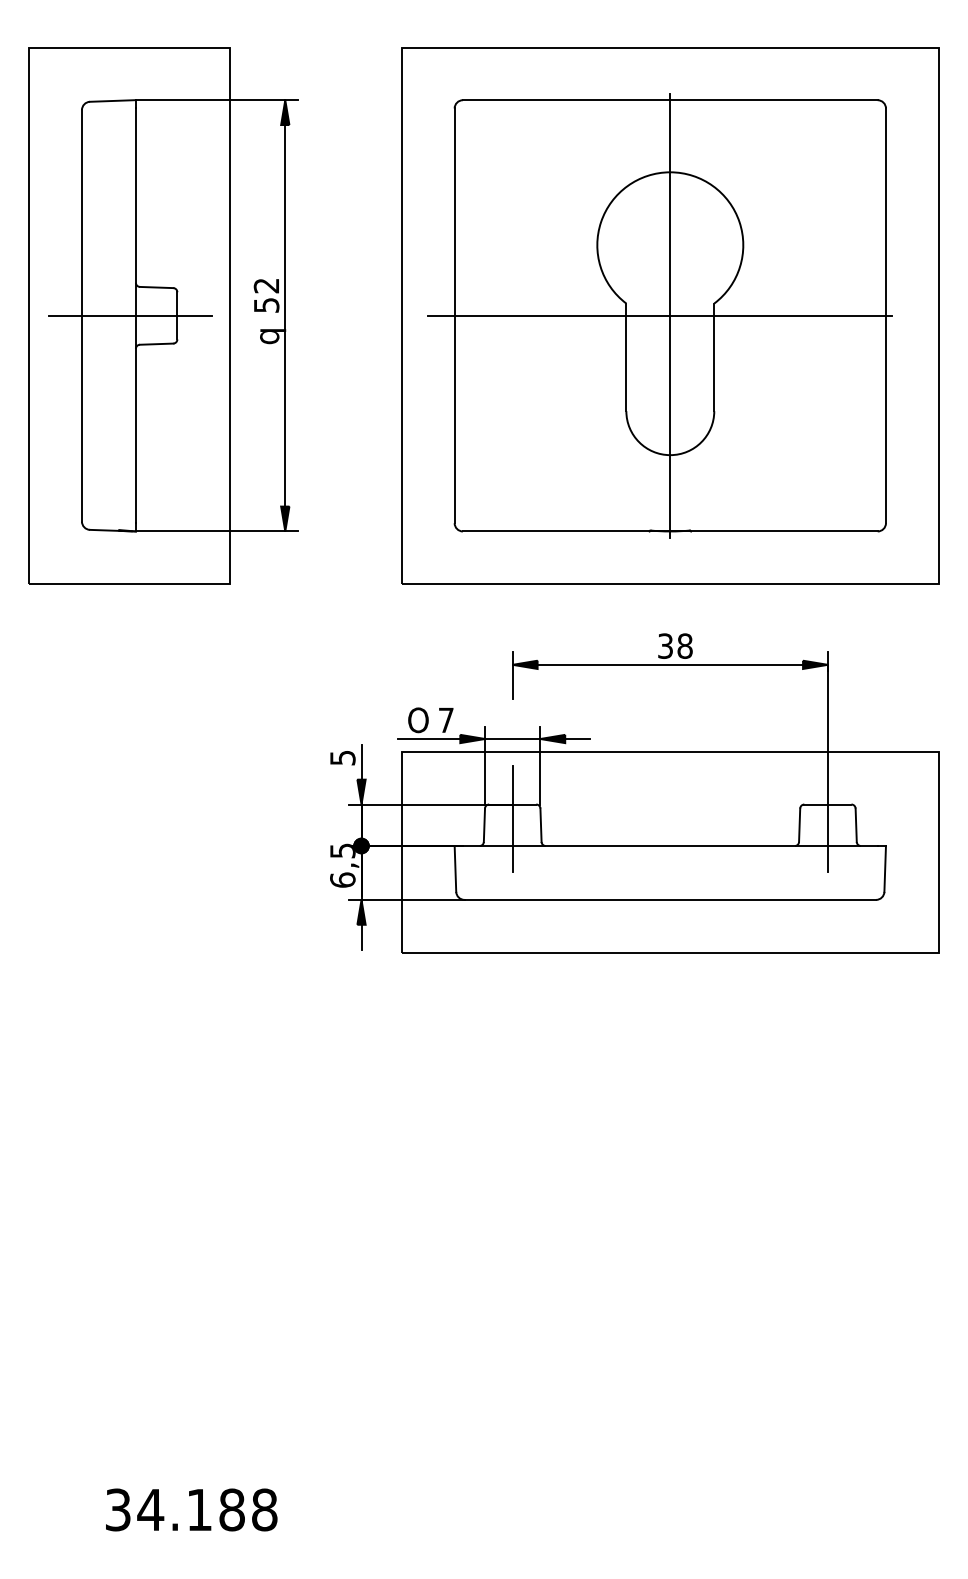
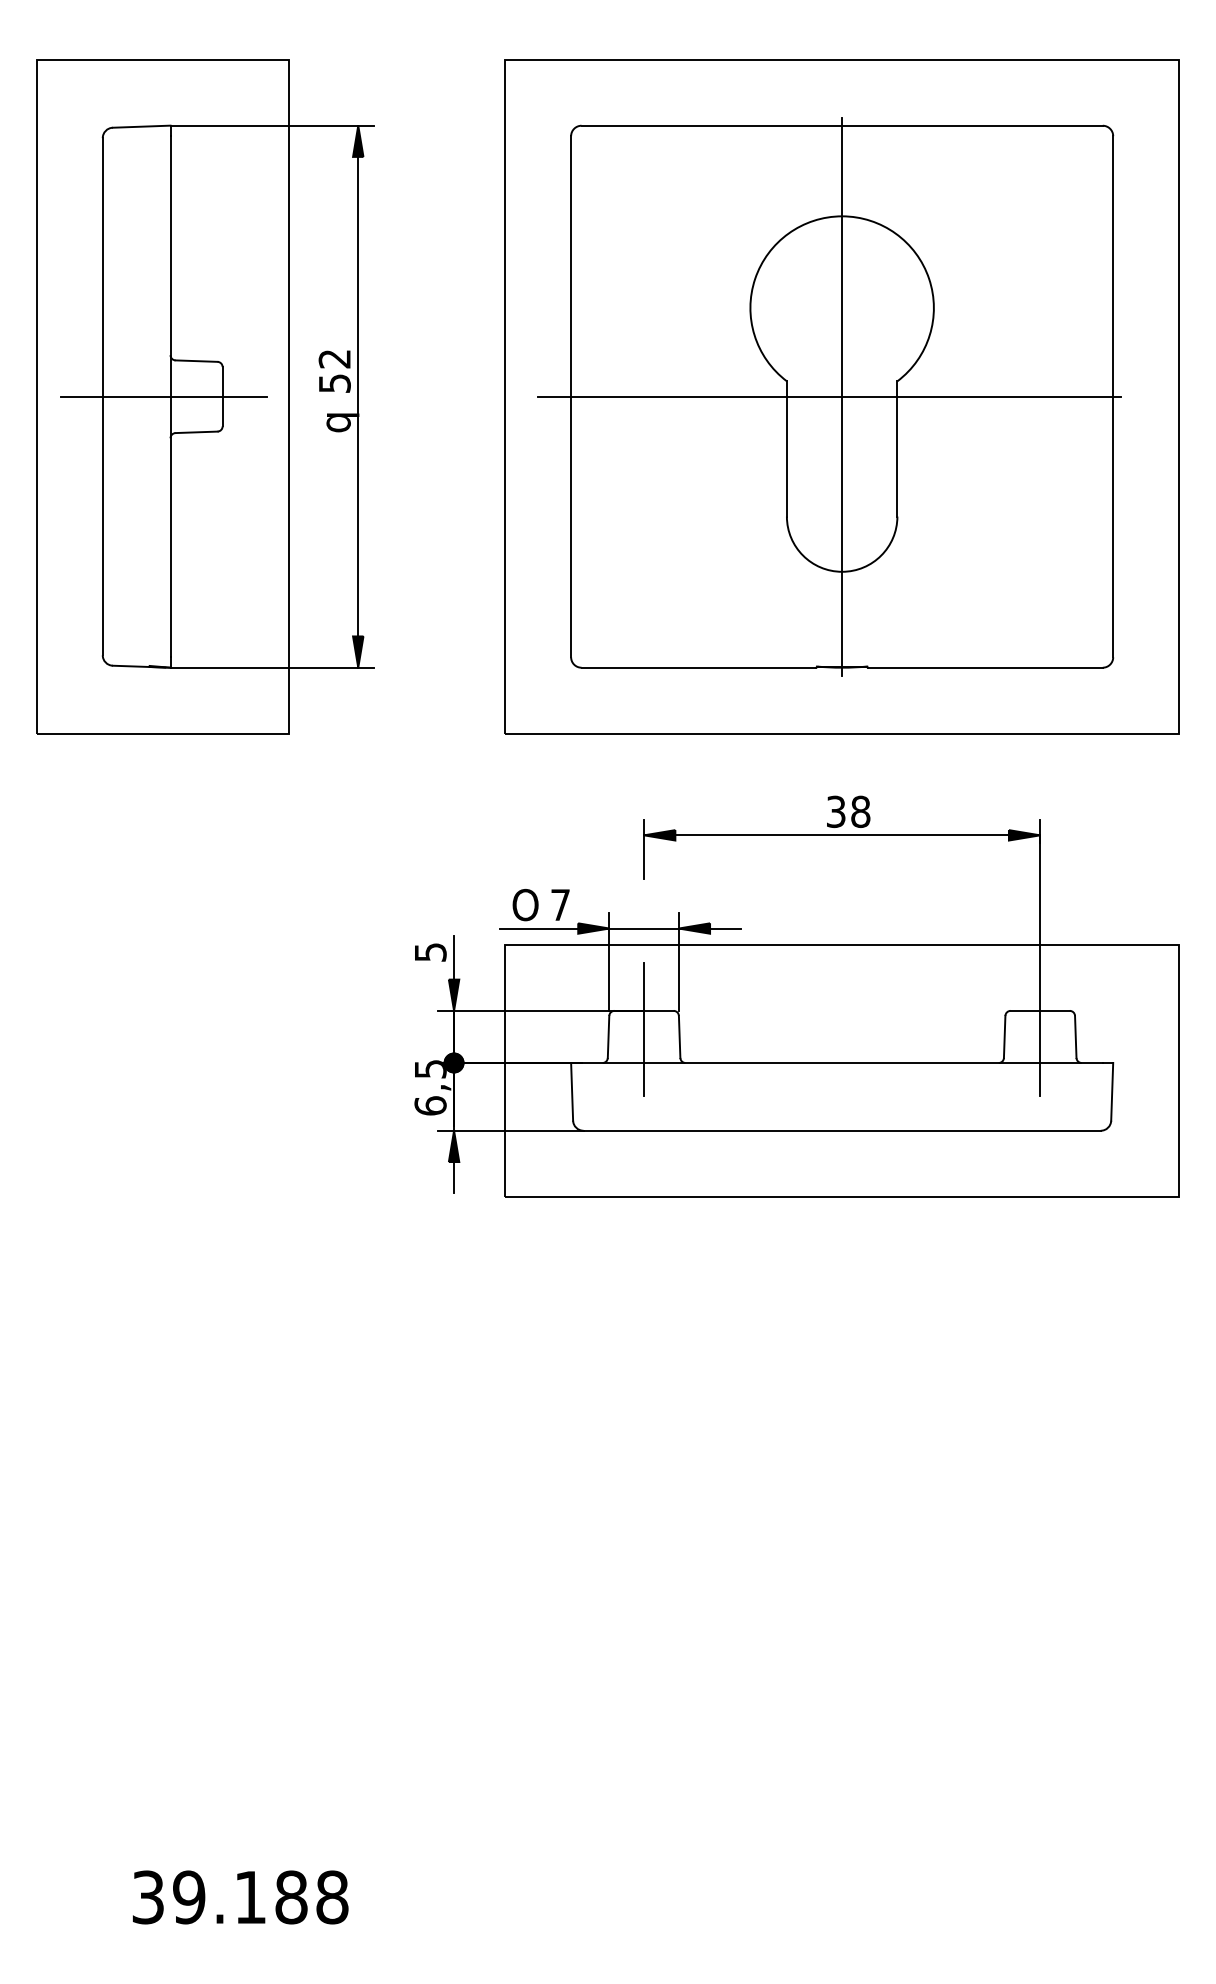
text: (150, 1510) -> (189, 1897), 34.188 -> 39.188

